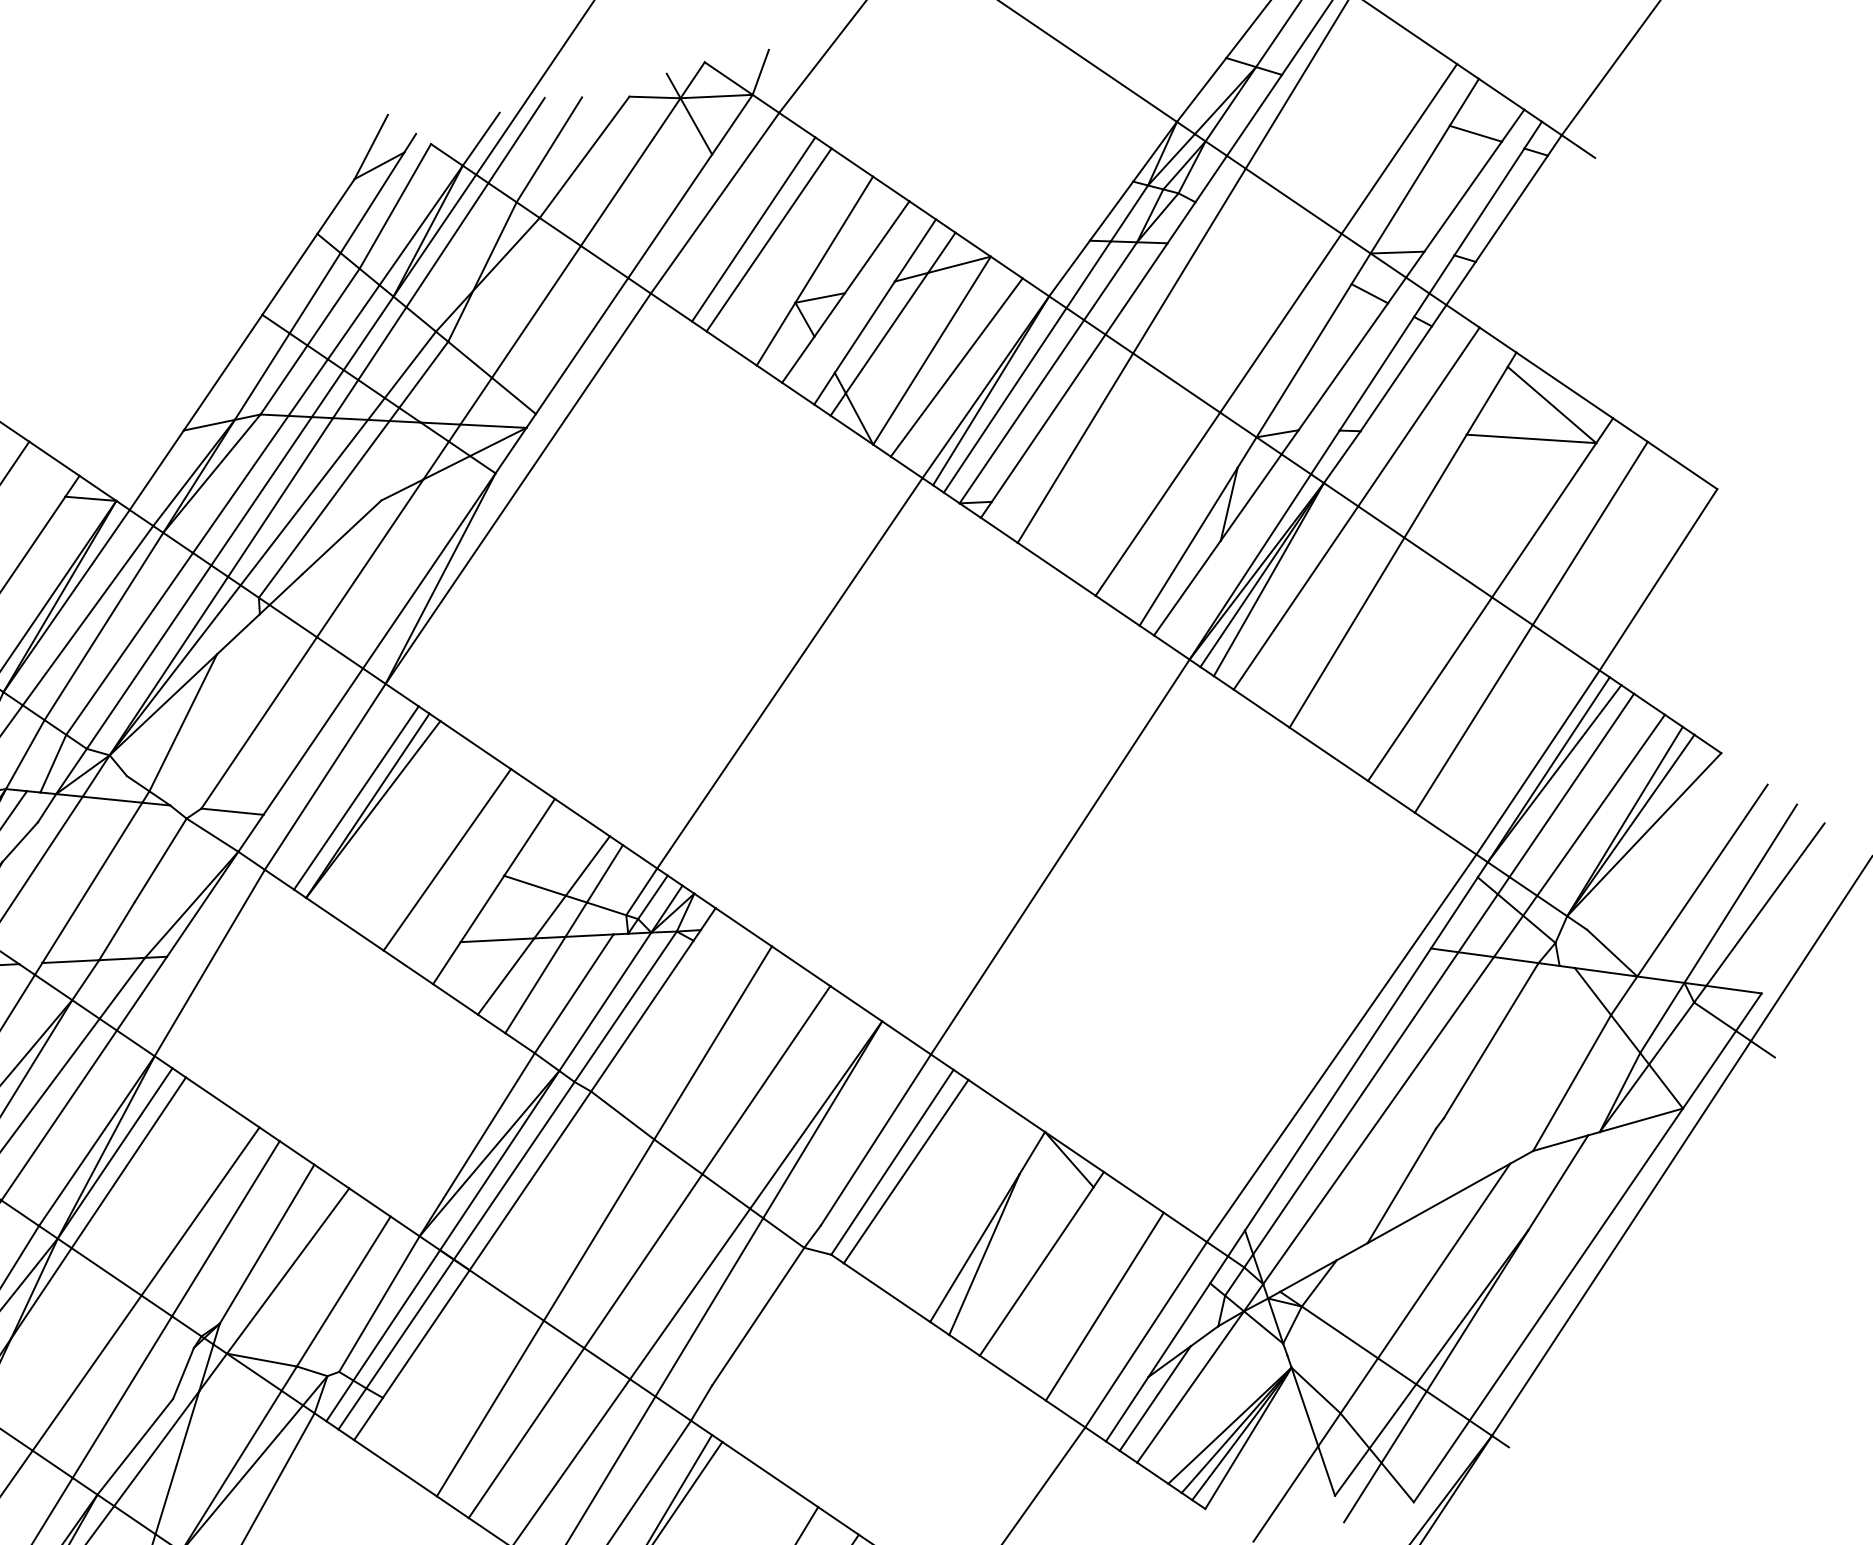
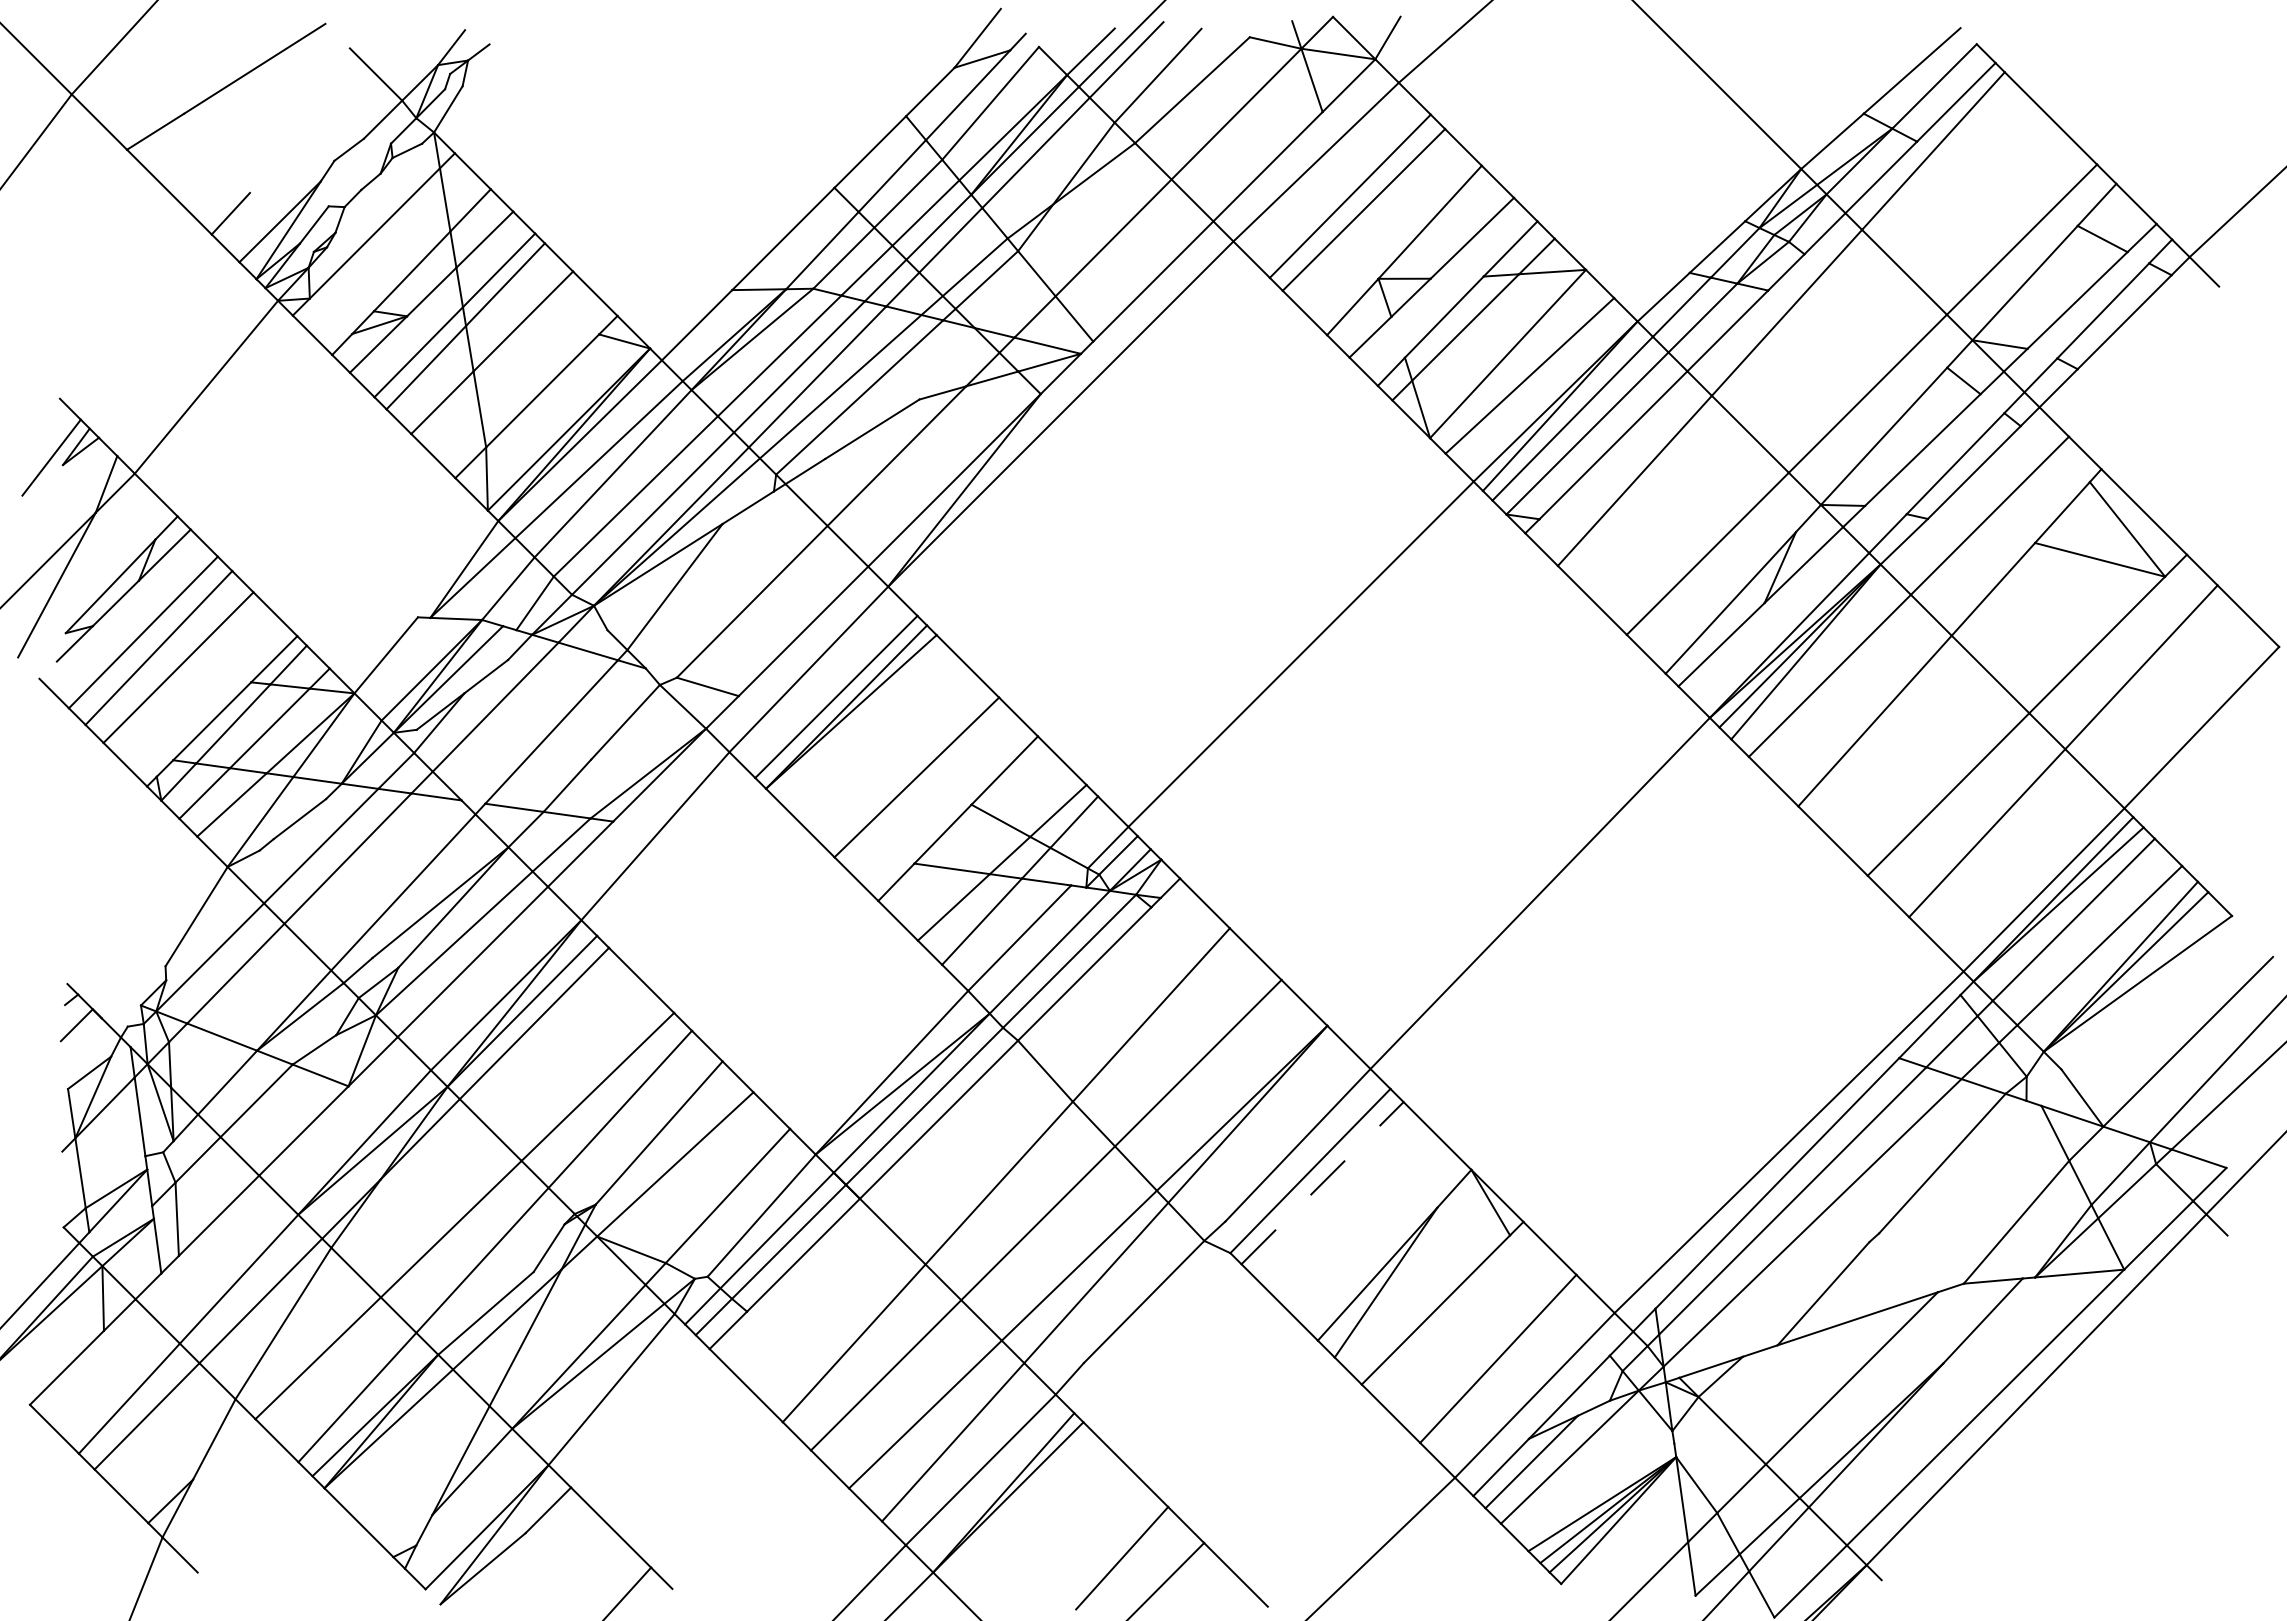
line: (906, 1171) -> (1322, 1183), solid -> dashed

